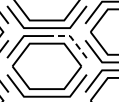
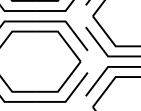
line: (70, 36) -> (66, 22), dashed -> solid

